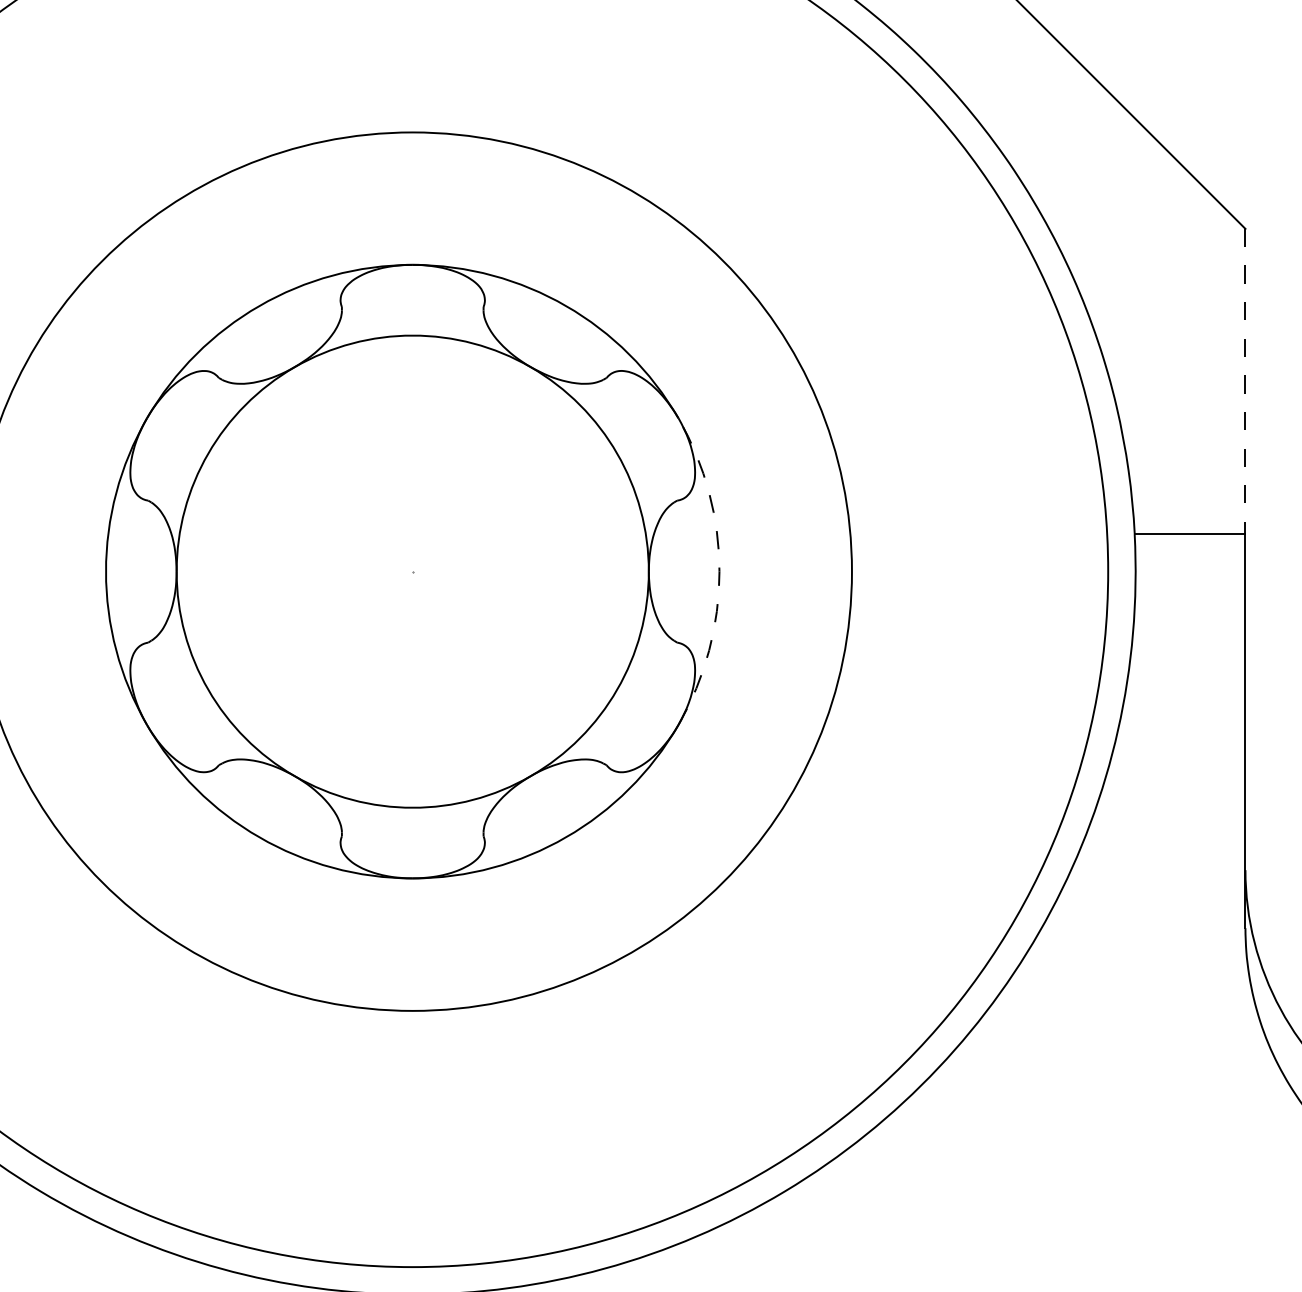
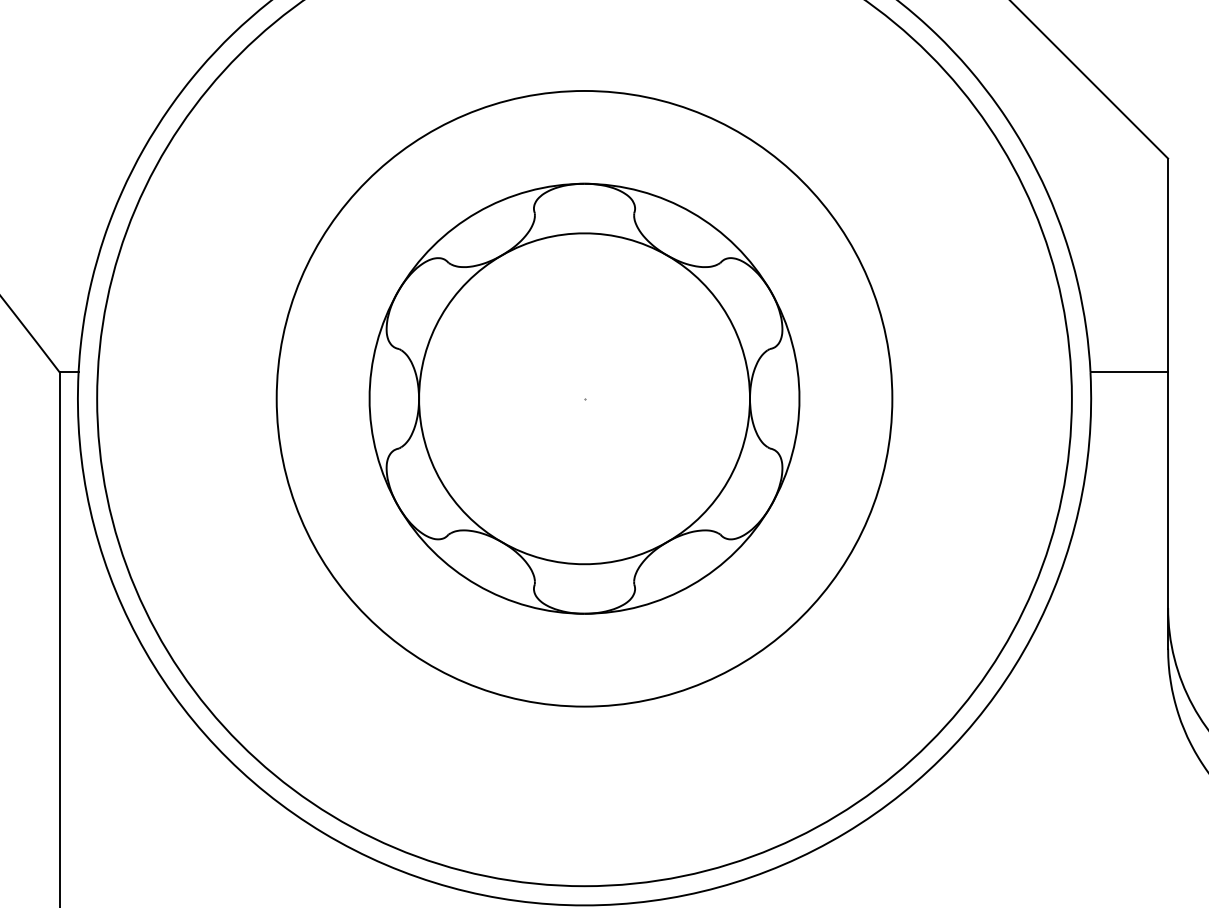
line: (1246, 381) -> (1168, 265), dashed -> solid
arc: (719, 571) -> (799, 398), dashed -> solid

